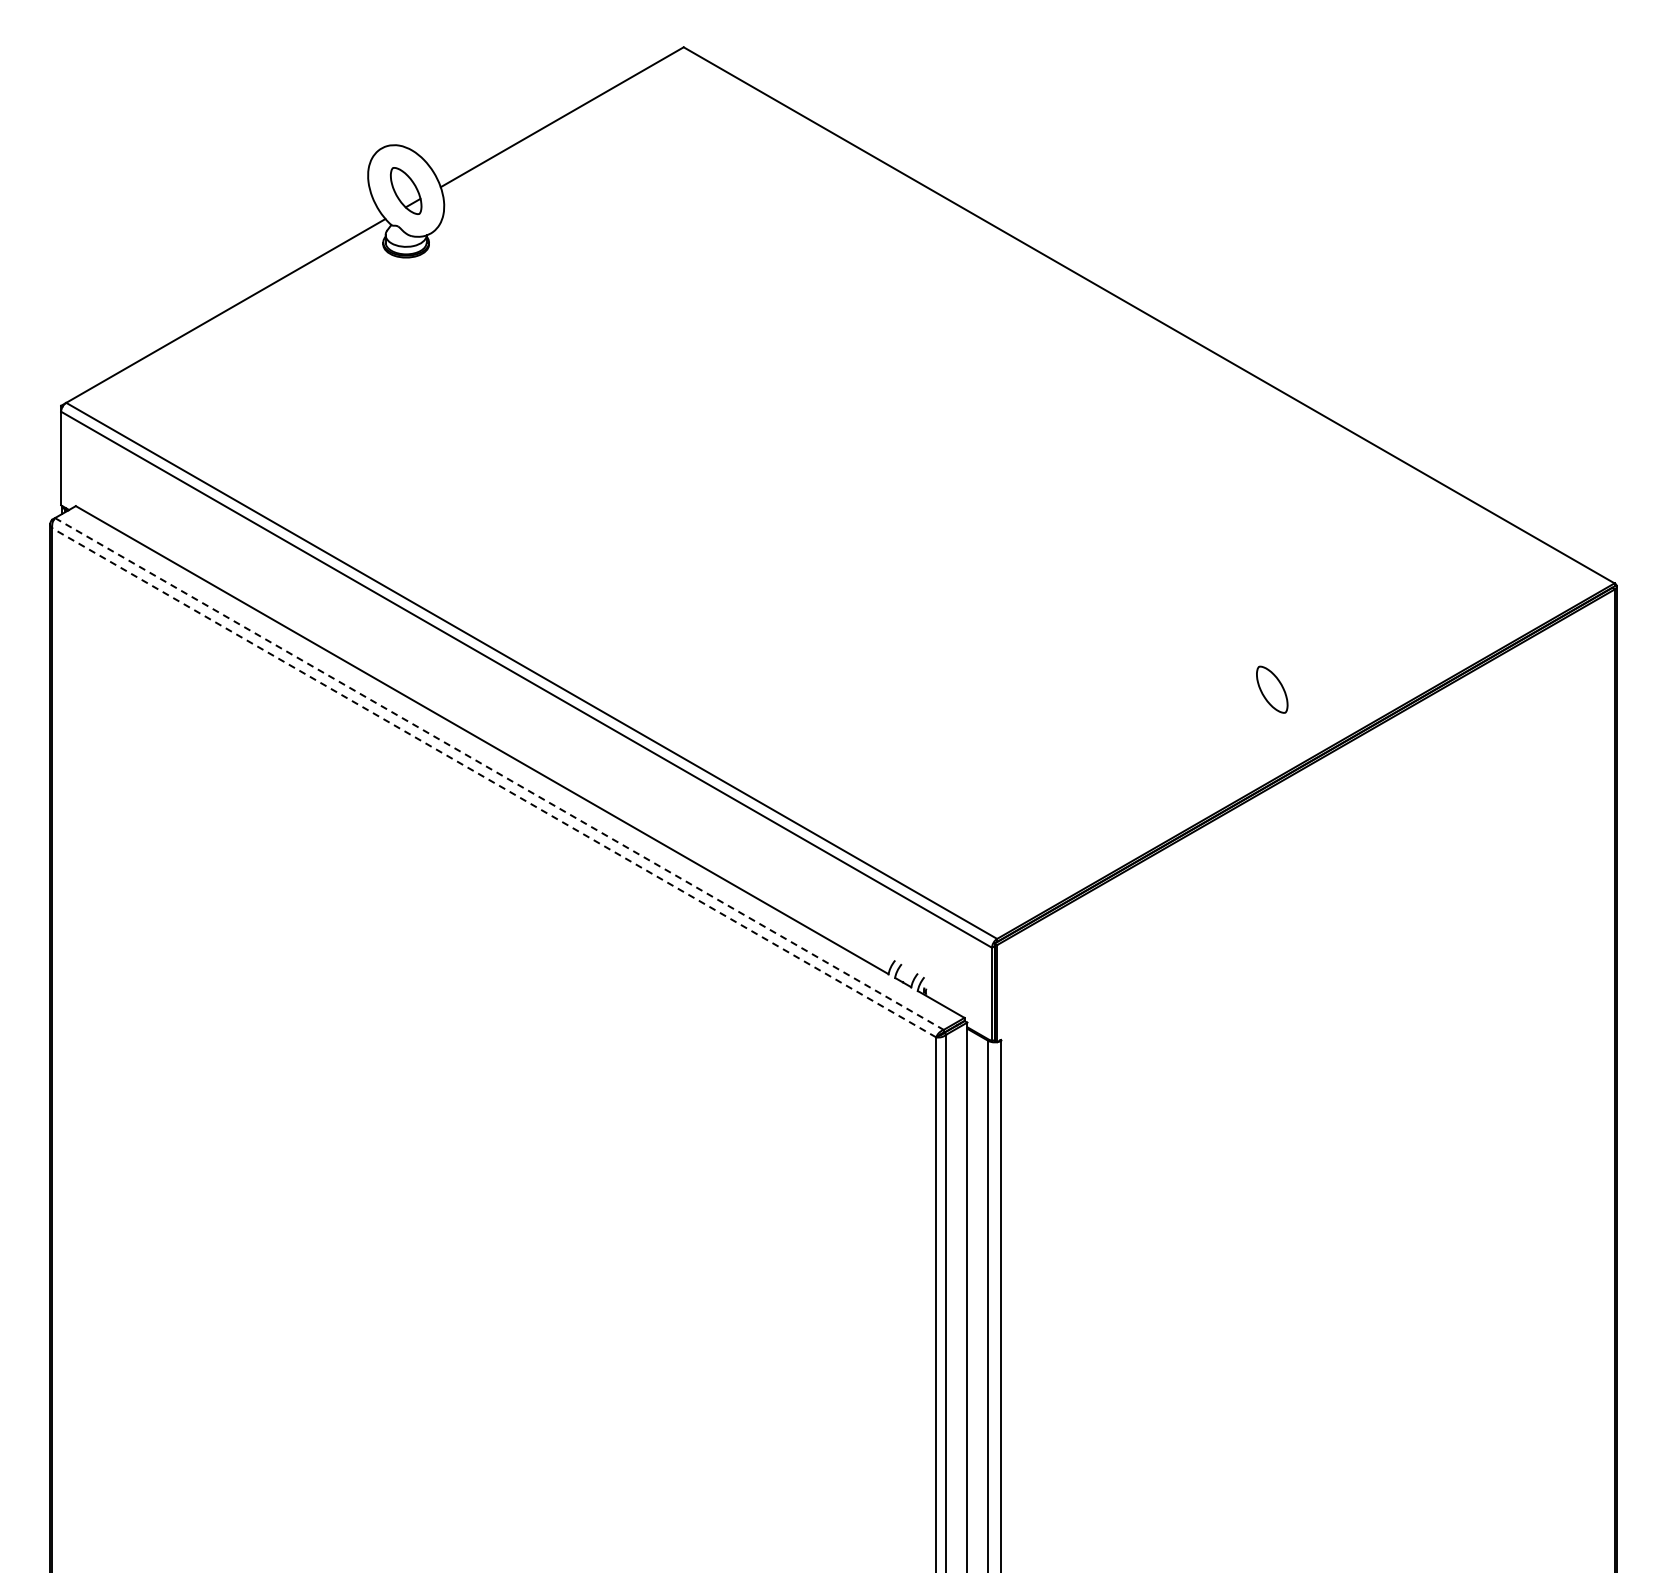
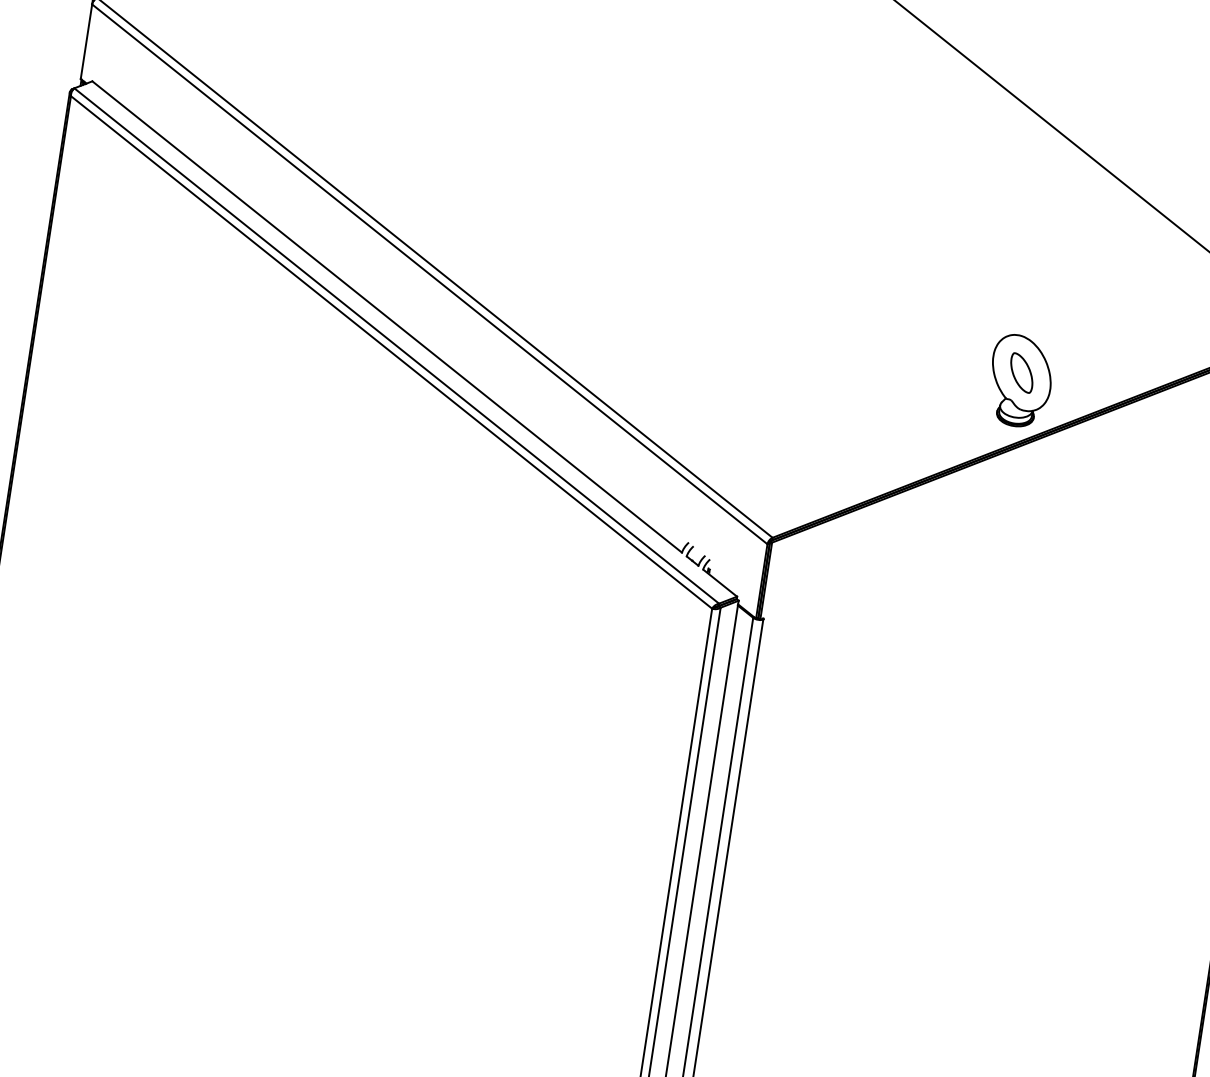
part: (1272, 700) -> (1020, 381), added
line: (499, 774) -> (396, 346), dashed -> solid
line: (494, 782) -> (391, 352), dashed -> solid

